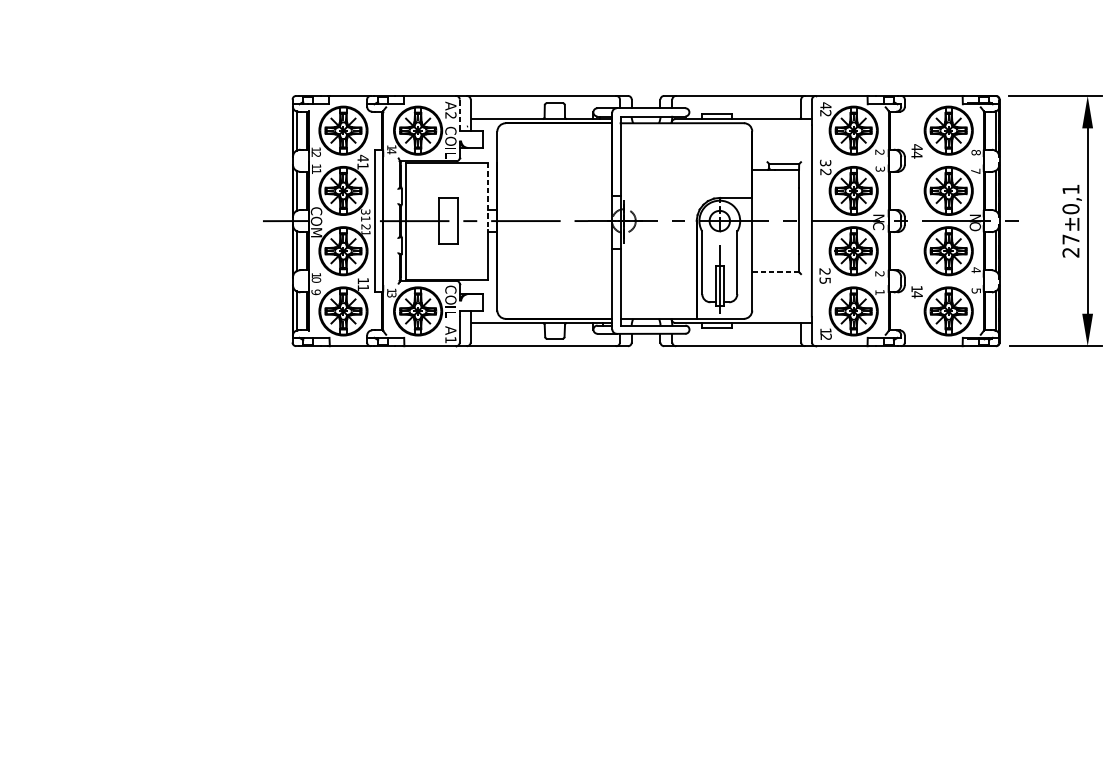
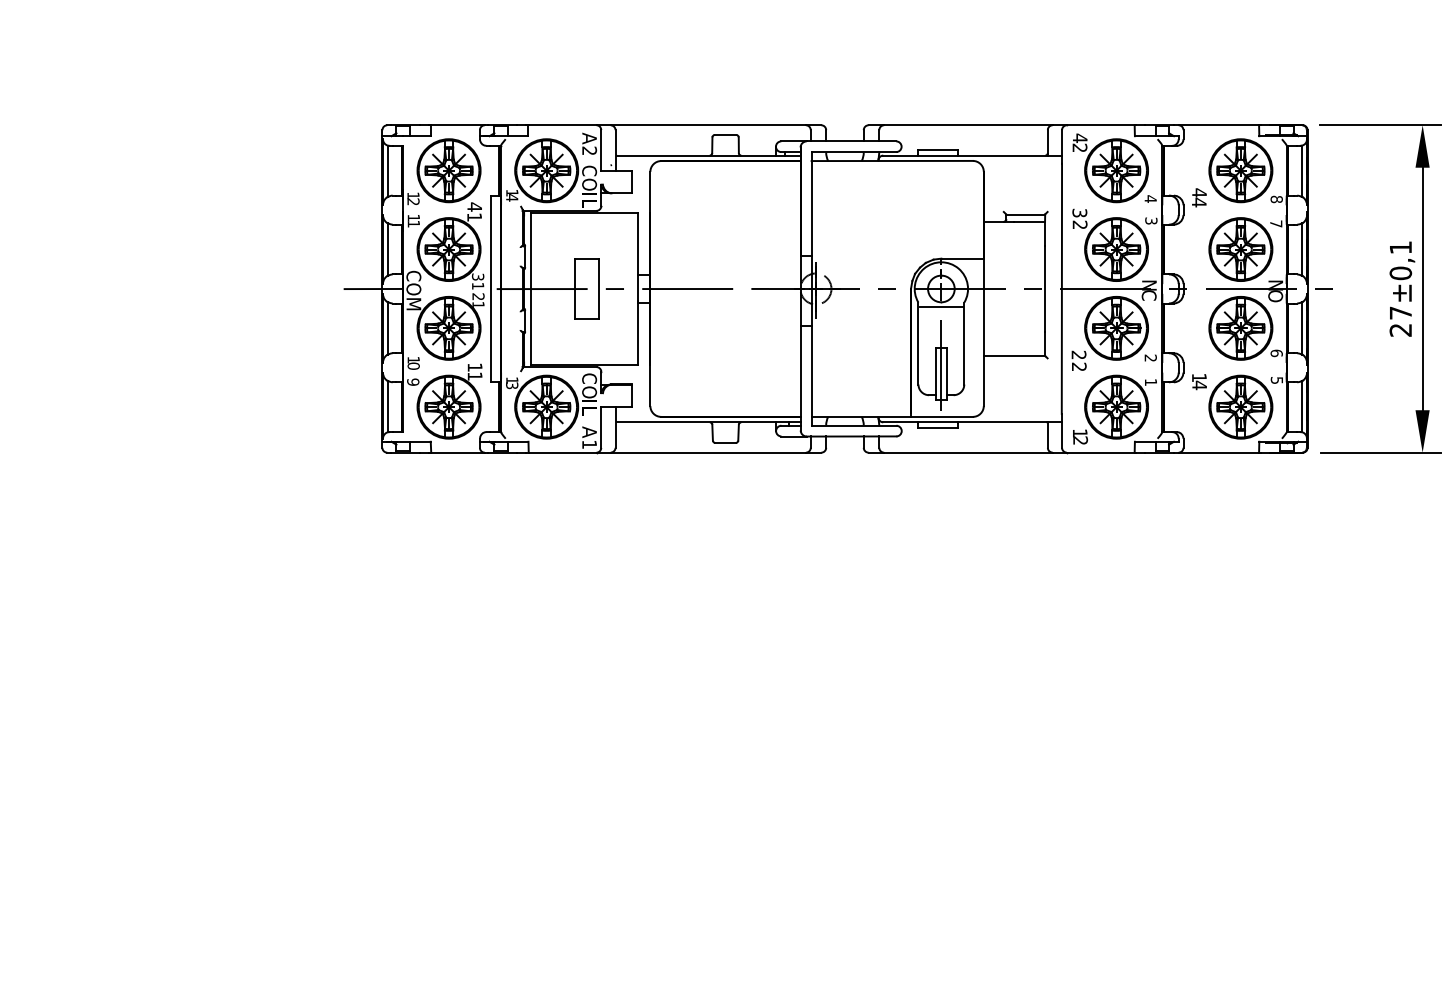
line: (460, 115) -> (601, 150), dashed -> solid
text: (879, 151) -> (1150, 198), 2 -> 4
line: (487, 197) -> (637, 257), dashed -> solid
line: (719, 234) -> (941, 306), added
text: (975, 270) -> (1276, 353), 4 -> 6
line: (775, 271) -> (1014, 355), dashed -> solid
text: (824, 280) -> (1078, 366), 5 -> 2

